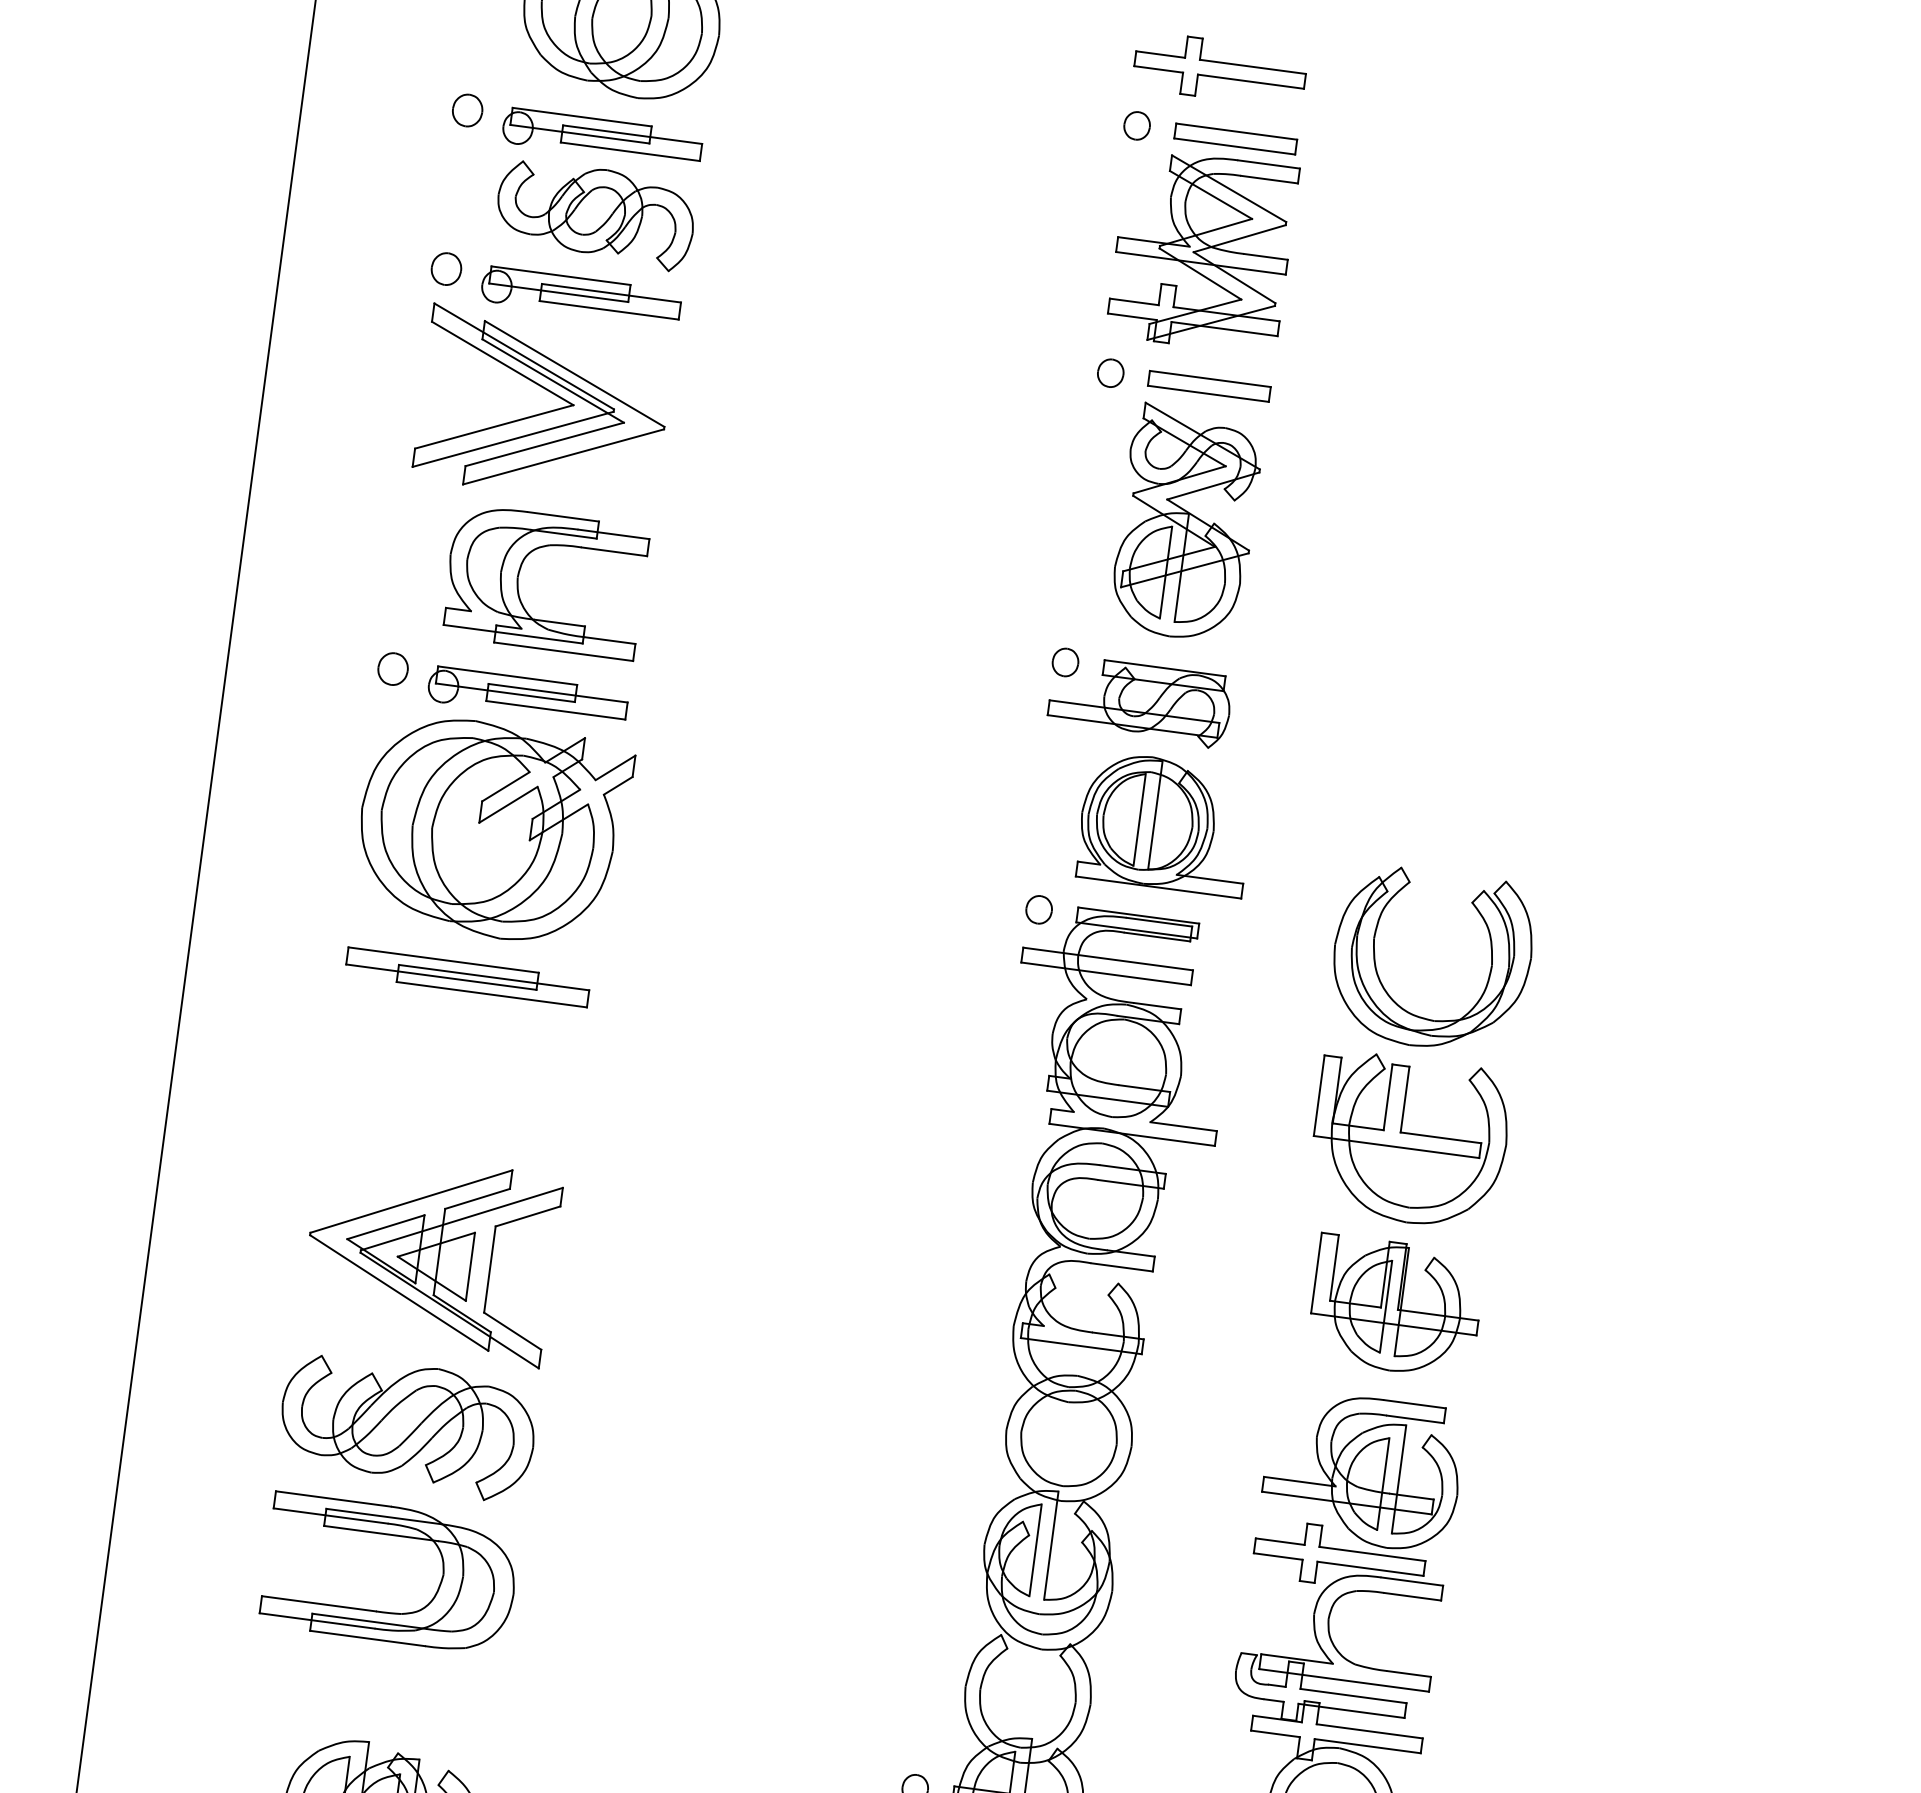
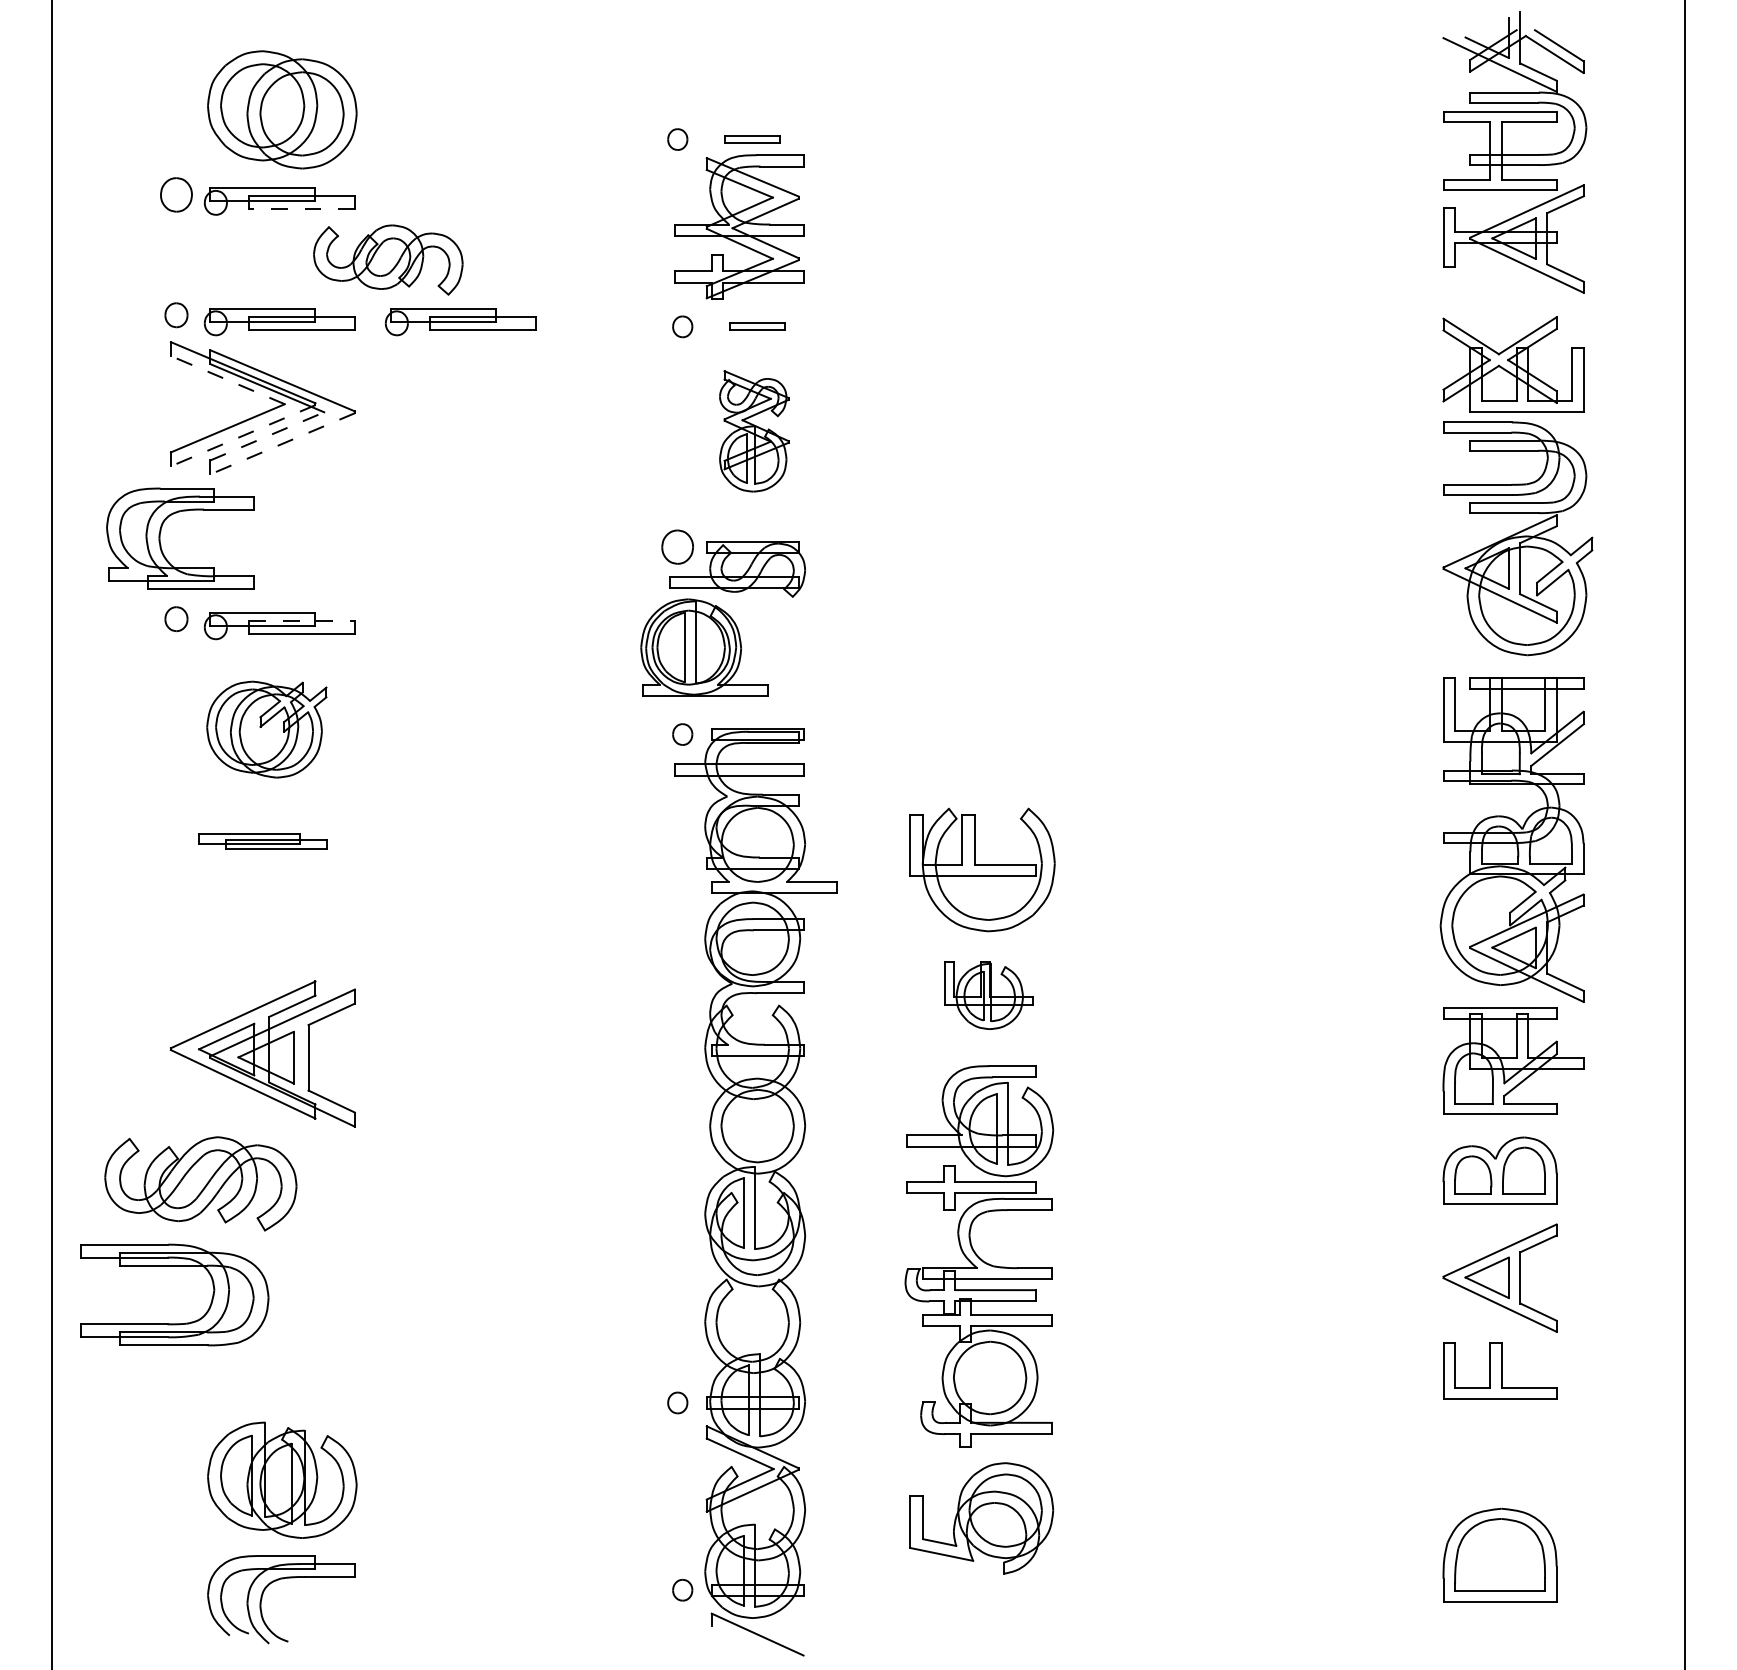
part: (1220, 69) -> (734, 89), removed
part: (467, 110) -> (176, 194), size x1.4
part: (1235, 138) -> (752, 139), size x0.6
line: (630, 152) -> (302, 209), solid -> dashed
part: (595, 214) -> (388, 259), moved
part: (819, 328) -> (460, 322), added
line: (502, 363) -> (227, 380), solid -> dashed
part: (1209, 385) -> (757, 326), size x0.6
line: (512, 438) -> (242, 435), solid -> dashed
line: (544, 444) -> (267, 436), solid -> dashed
line: (563, 457) -> (282, 444), solid -> dashed
part: (1186, 523) -> (754, 431), size x0.7
part: (519, 585) -> (161, 544), moved
part: (1065, 662) -> (677, 547), size x1.6
line: (558, 692) -> (302, 620), solid -> dashed
part: (1165, 823) -> (704, 647), moved
part: (492, 830) -> (266, 729), size x0.6
part: (467, 976) -> (262, 841), size x0.7
part: (1384, 986) -> (948, 757), removed
part: (1395, 1306) -> (988, 995), size x0.7
part: (407, 1426) -> (200, 1183), moved
part: (395, 1536) -> (174, 1266), moved

